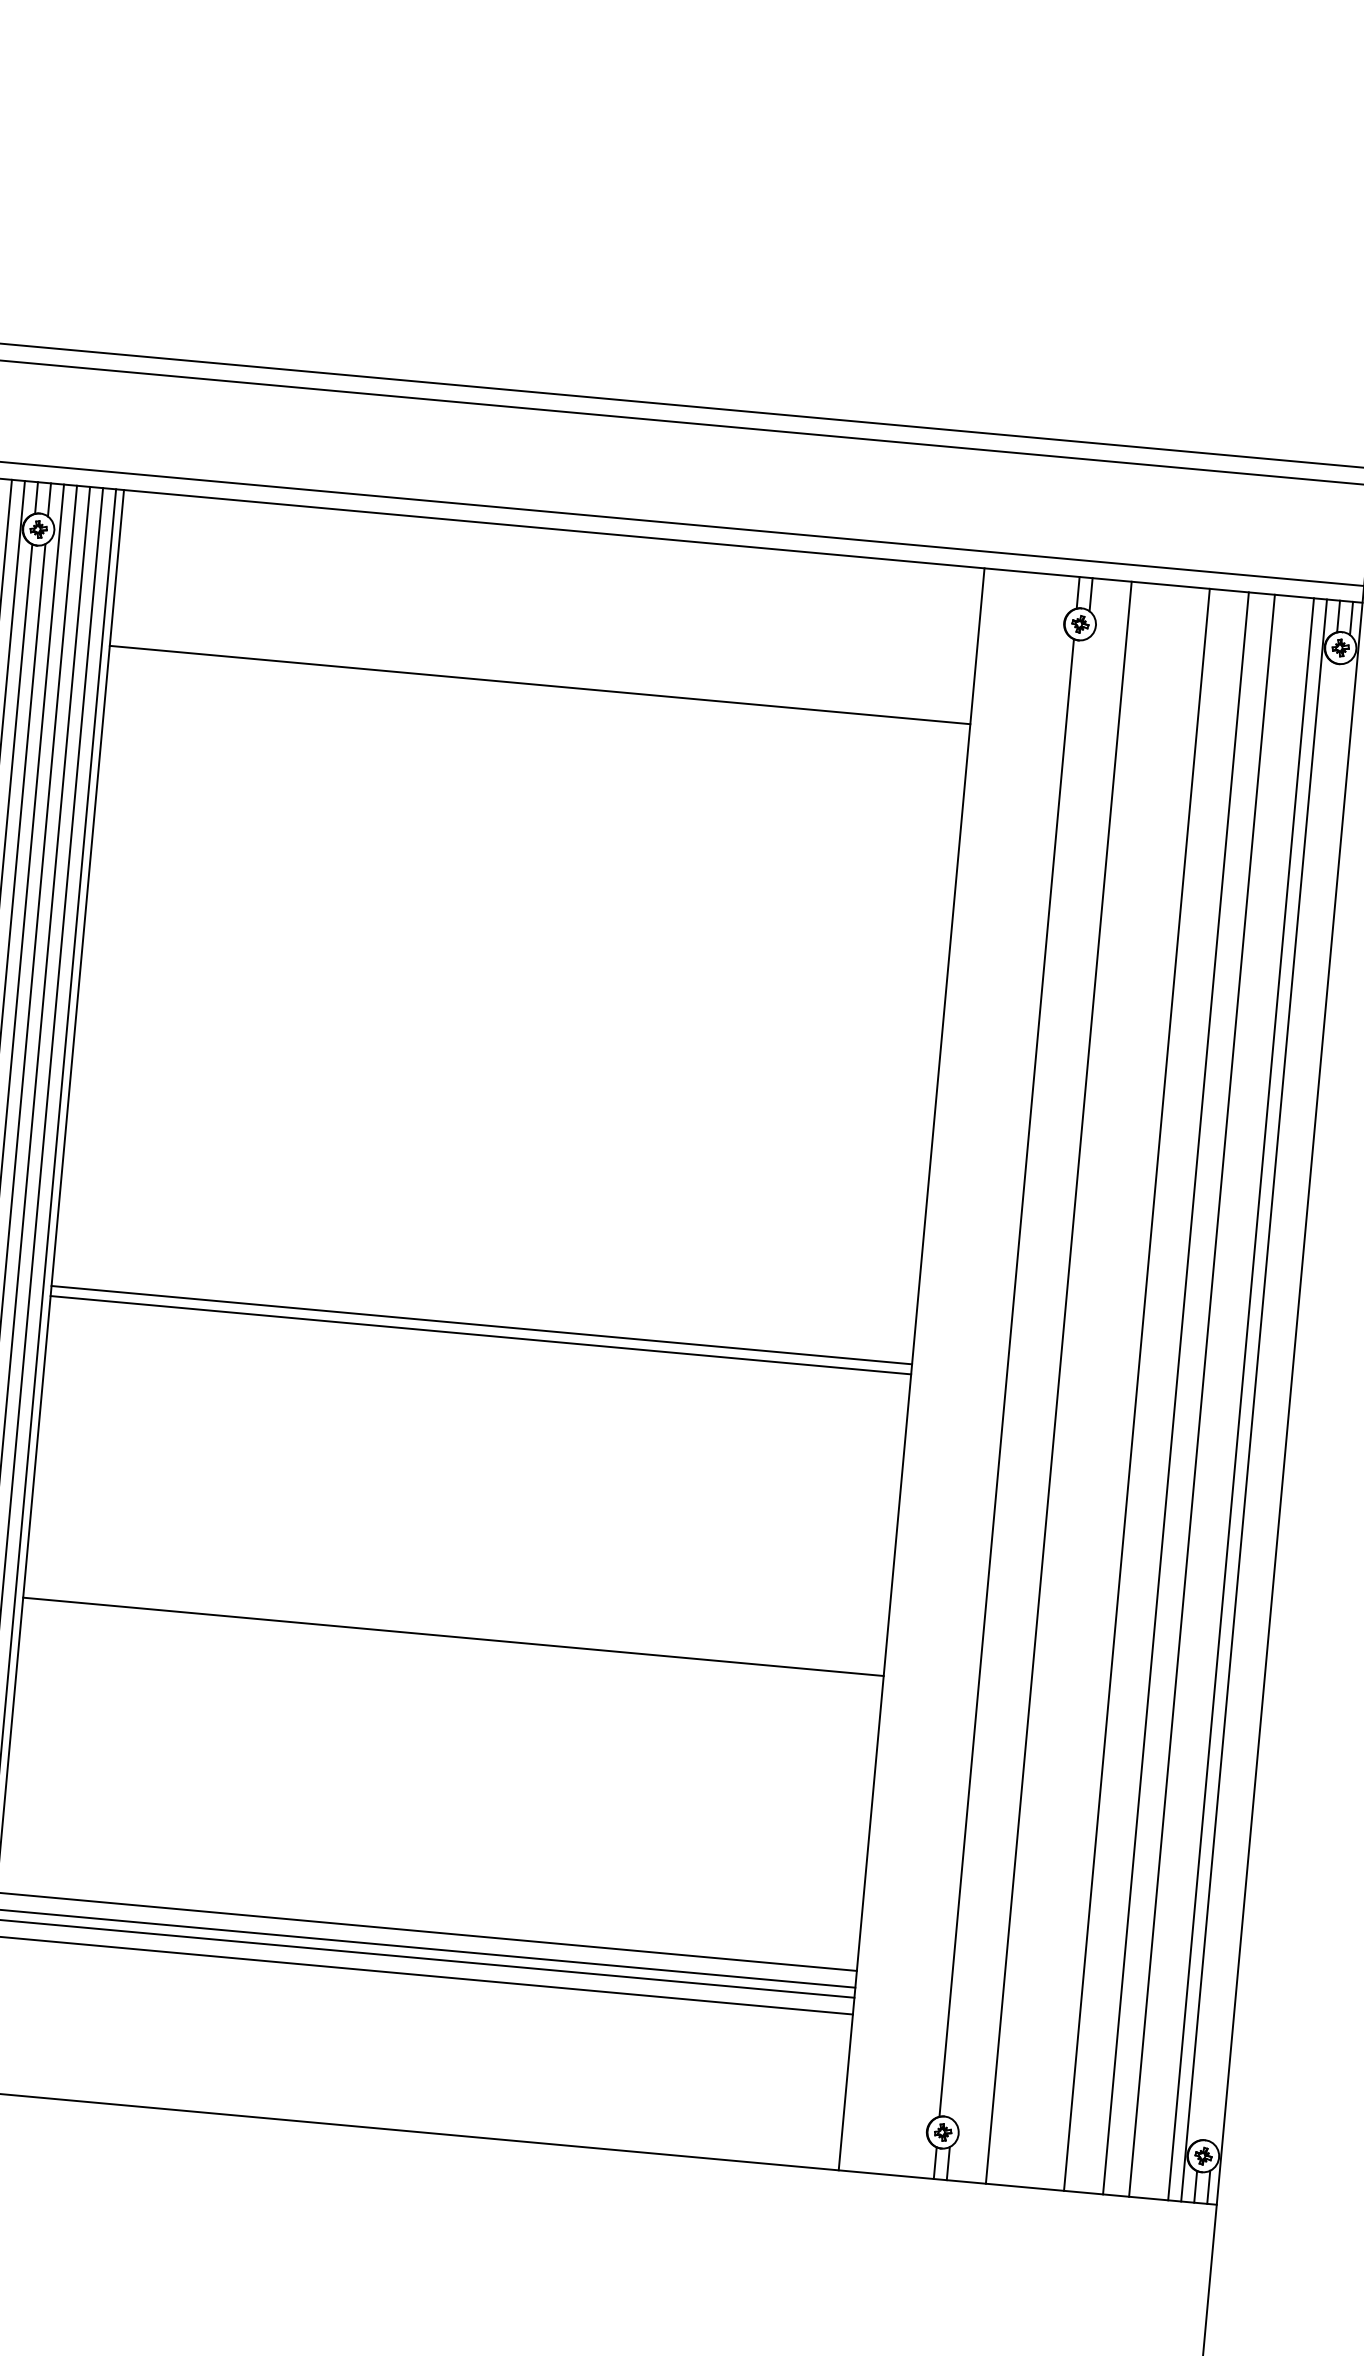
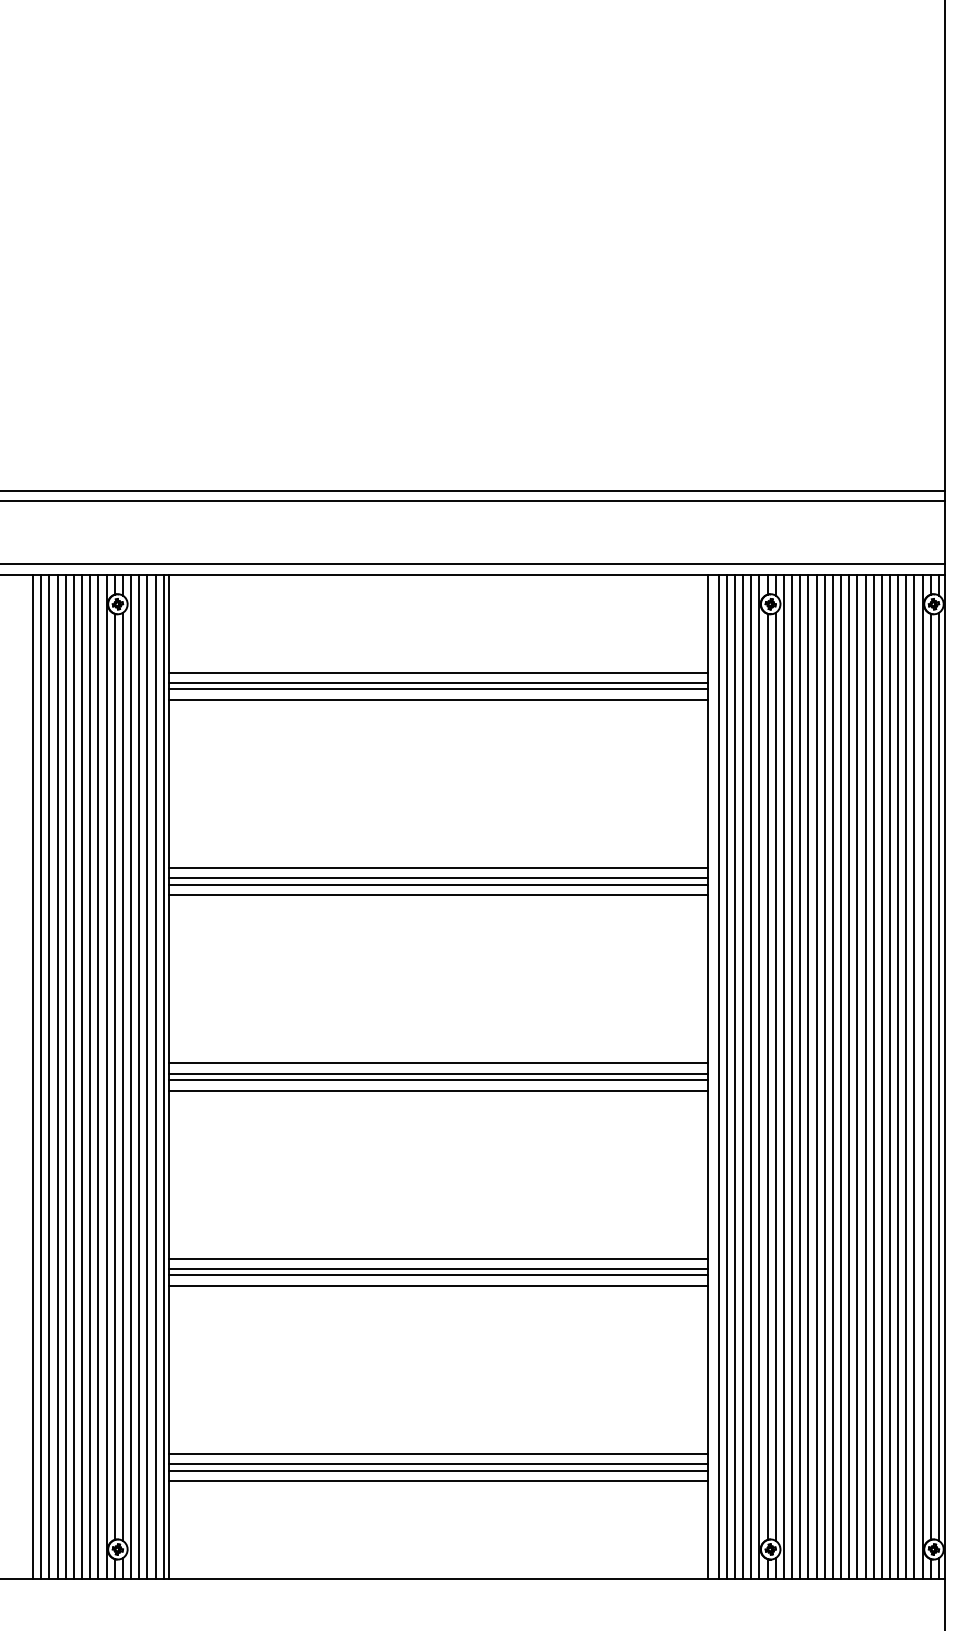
line: (538, 702) -> (438, 683), added
line: (537, 712) -> (438, 689), added
line: (536, 728) -> (438, 699), added
line: (512, 996) -> (438, 867), added
line: (510, 1013) -> (438, 878), added
line: (509, 1023) -> (438, 884), added
line: (507, 1040) -> (438, 895), added
line: (483, 1308) -> (438, 1063), added
line: (479, 1351) -> (438, 1090), added
line: (928, 1370) -> (718, 1076), added
line: (941, 1371) -> (726, 1076), added
line: (953, 1372) -> (734, 1076), added
line: (968, 1373) -> (743, 1076), added
line: (981, 1375) -> (751, 1076), added
line: (993, 1376) -> (759, 1076), added
line: (1019, 1378) -> (775, 1076), added
line: (1032, 1379) -> (783, 1076), added
line: (1046, 1381) -> (792, 1076), added
line: (1072, 1383) -> (808, 1076), added
line: (1084, 1384) -> (816, 1076), added
line: (1097, 1385) -> (824, 1076), added
line: (1110, 1386) -> (832, 1076), added
line: (1124, 1388) -> (841, 1076), added
line: (1150, 1390) -> (857, 1076), added
line: (1162, 1391) -> (865, 1076), added
line: (1188, 1393) -> (881, 1076), added
line: (1215, 1396) -> (898, 1076), added
line: (1228, 1397) -> (906, 1076), added
line: (1266, 1401) -> (930, 1076), added
line: (1279, 1402) -> (938, 1076), added
line: (455, 1619) -> (438, 1258), added
line: (452, 1647) -> (438, 1275), added
line: (451, 1663) -> (438, 1285), added

